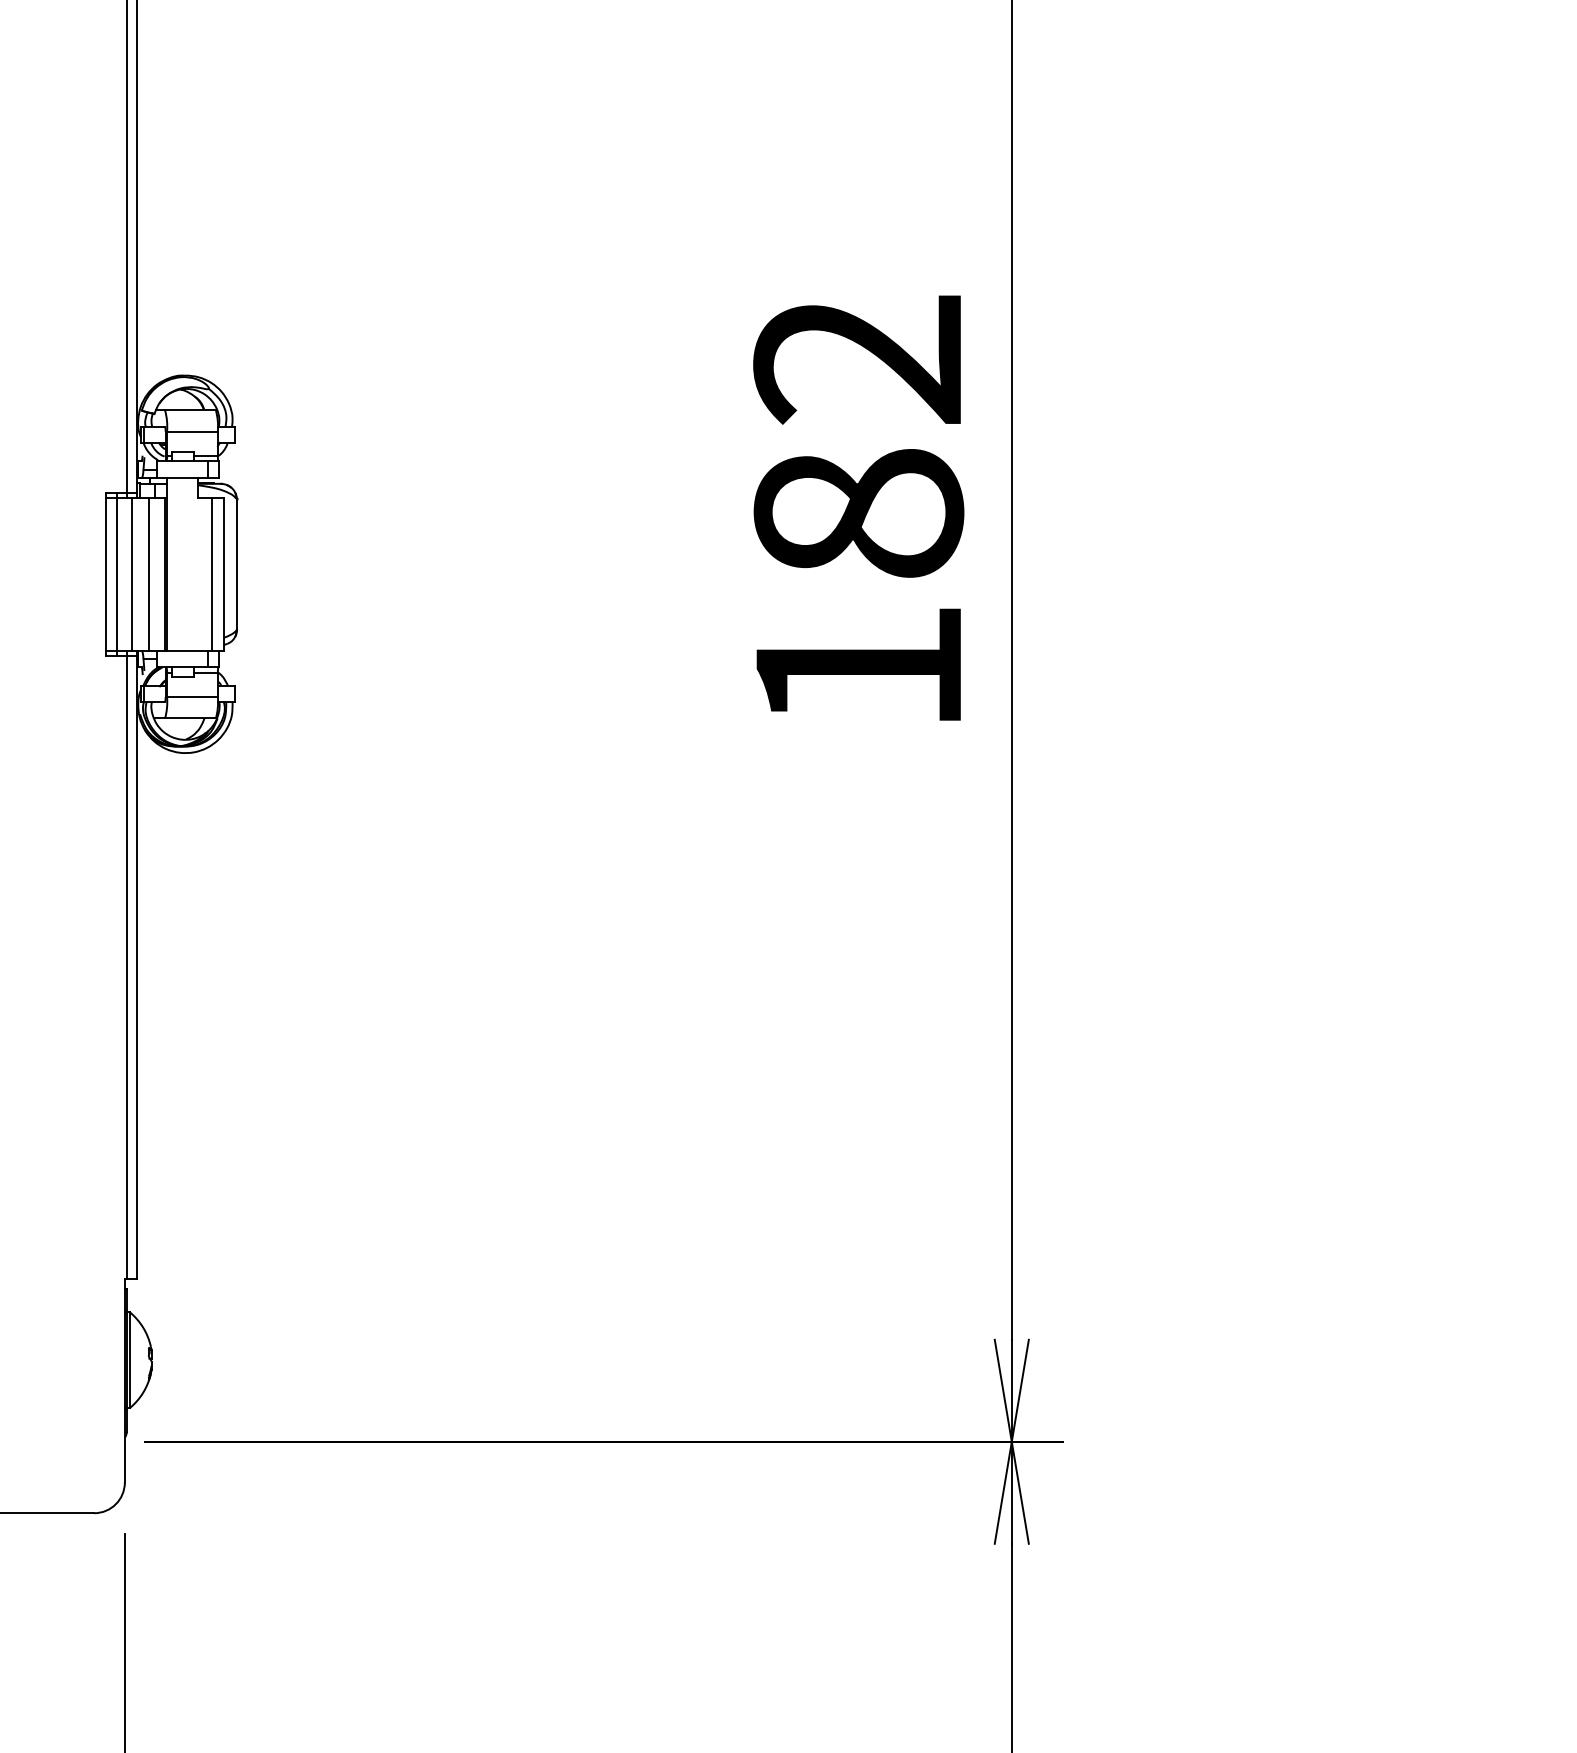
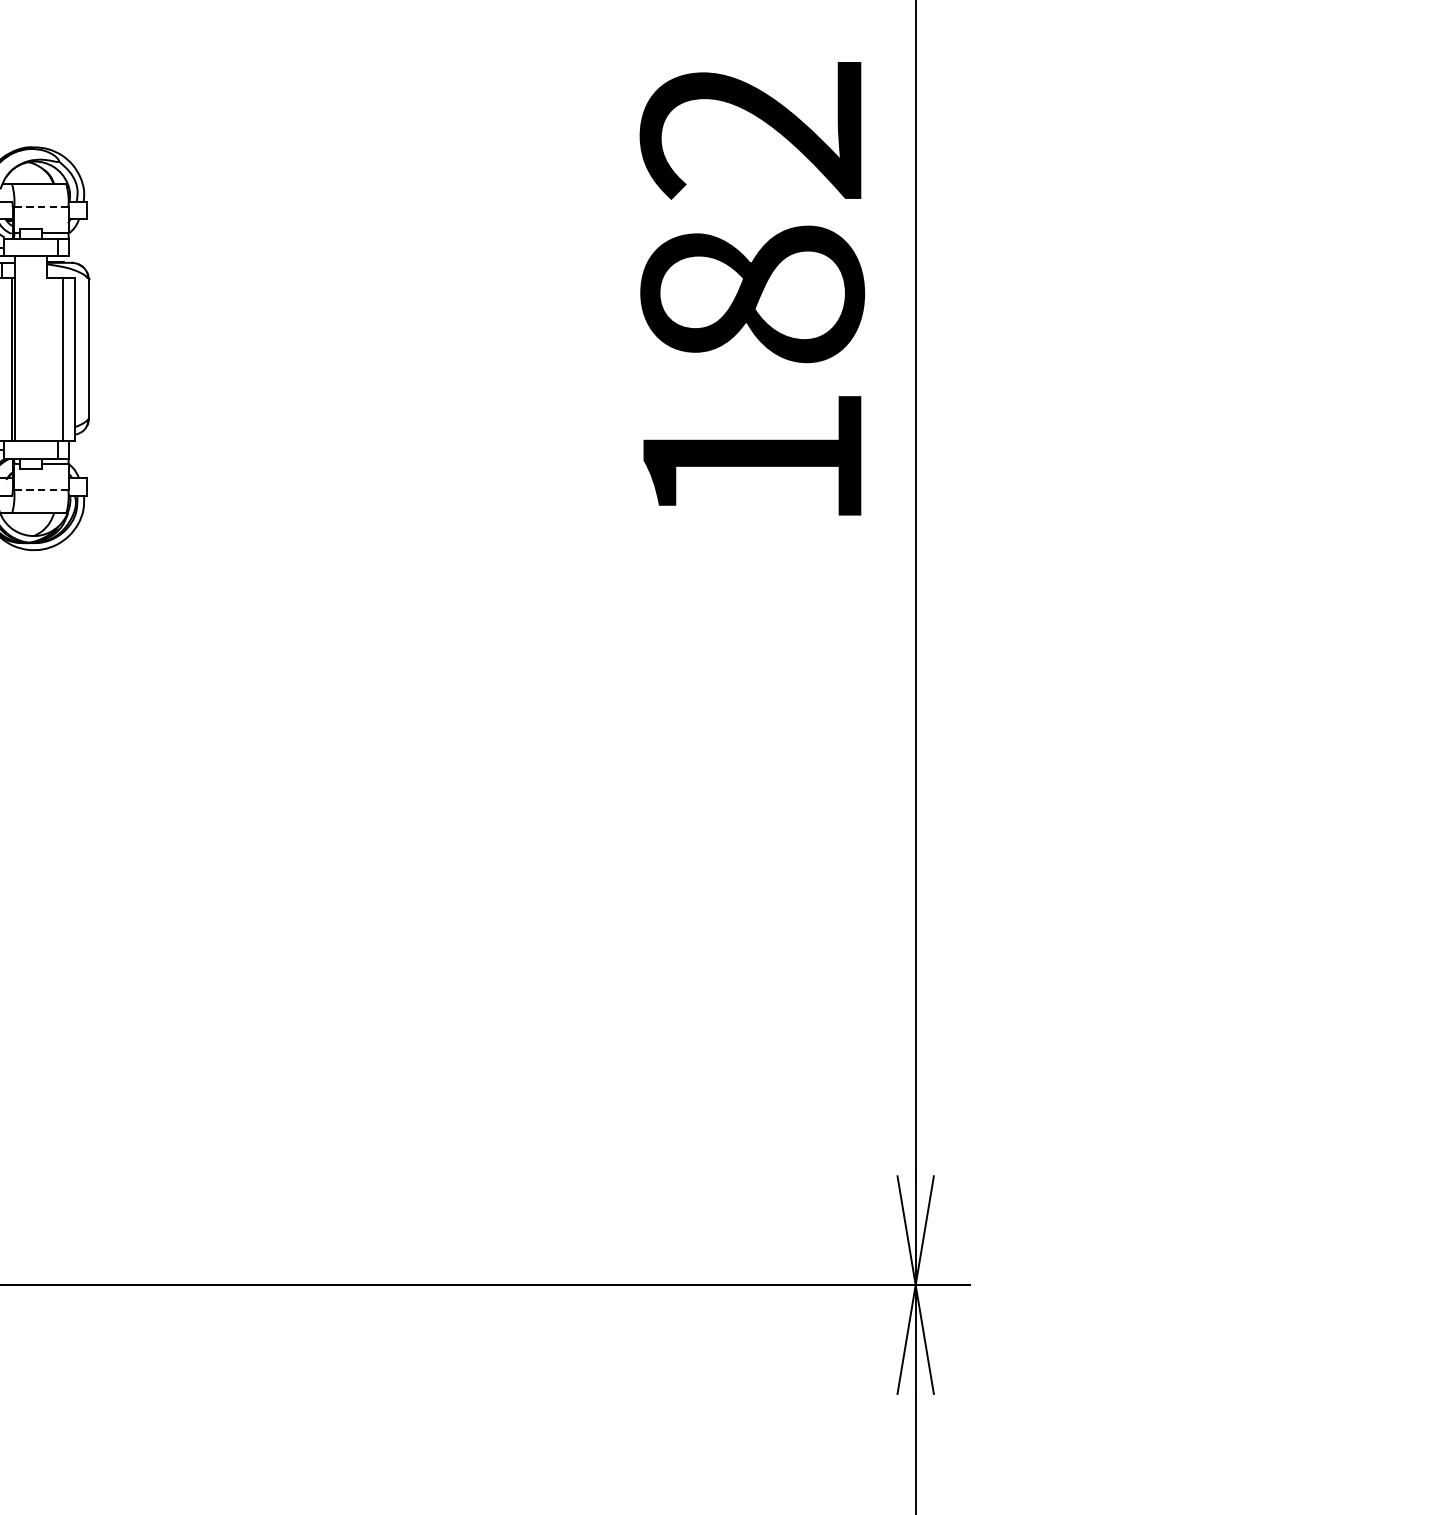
line: (192, 431) -> (41, 207), solid -> dashed
line: (192, 697) -> (41, 490), solid -> dashed

